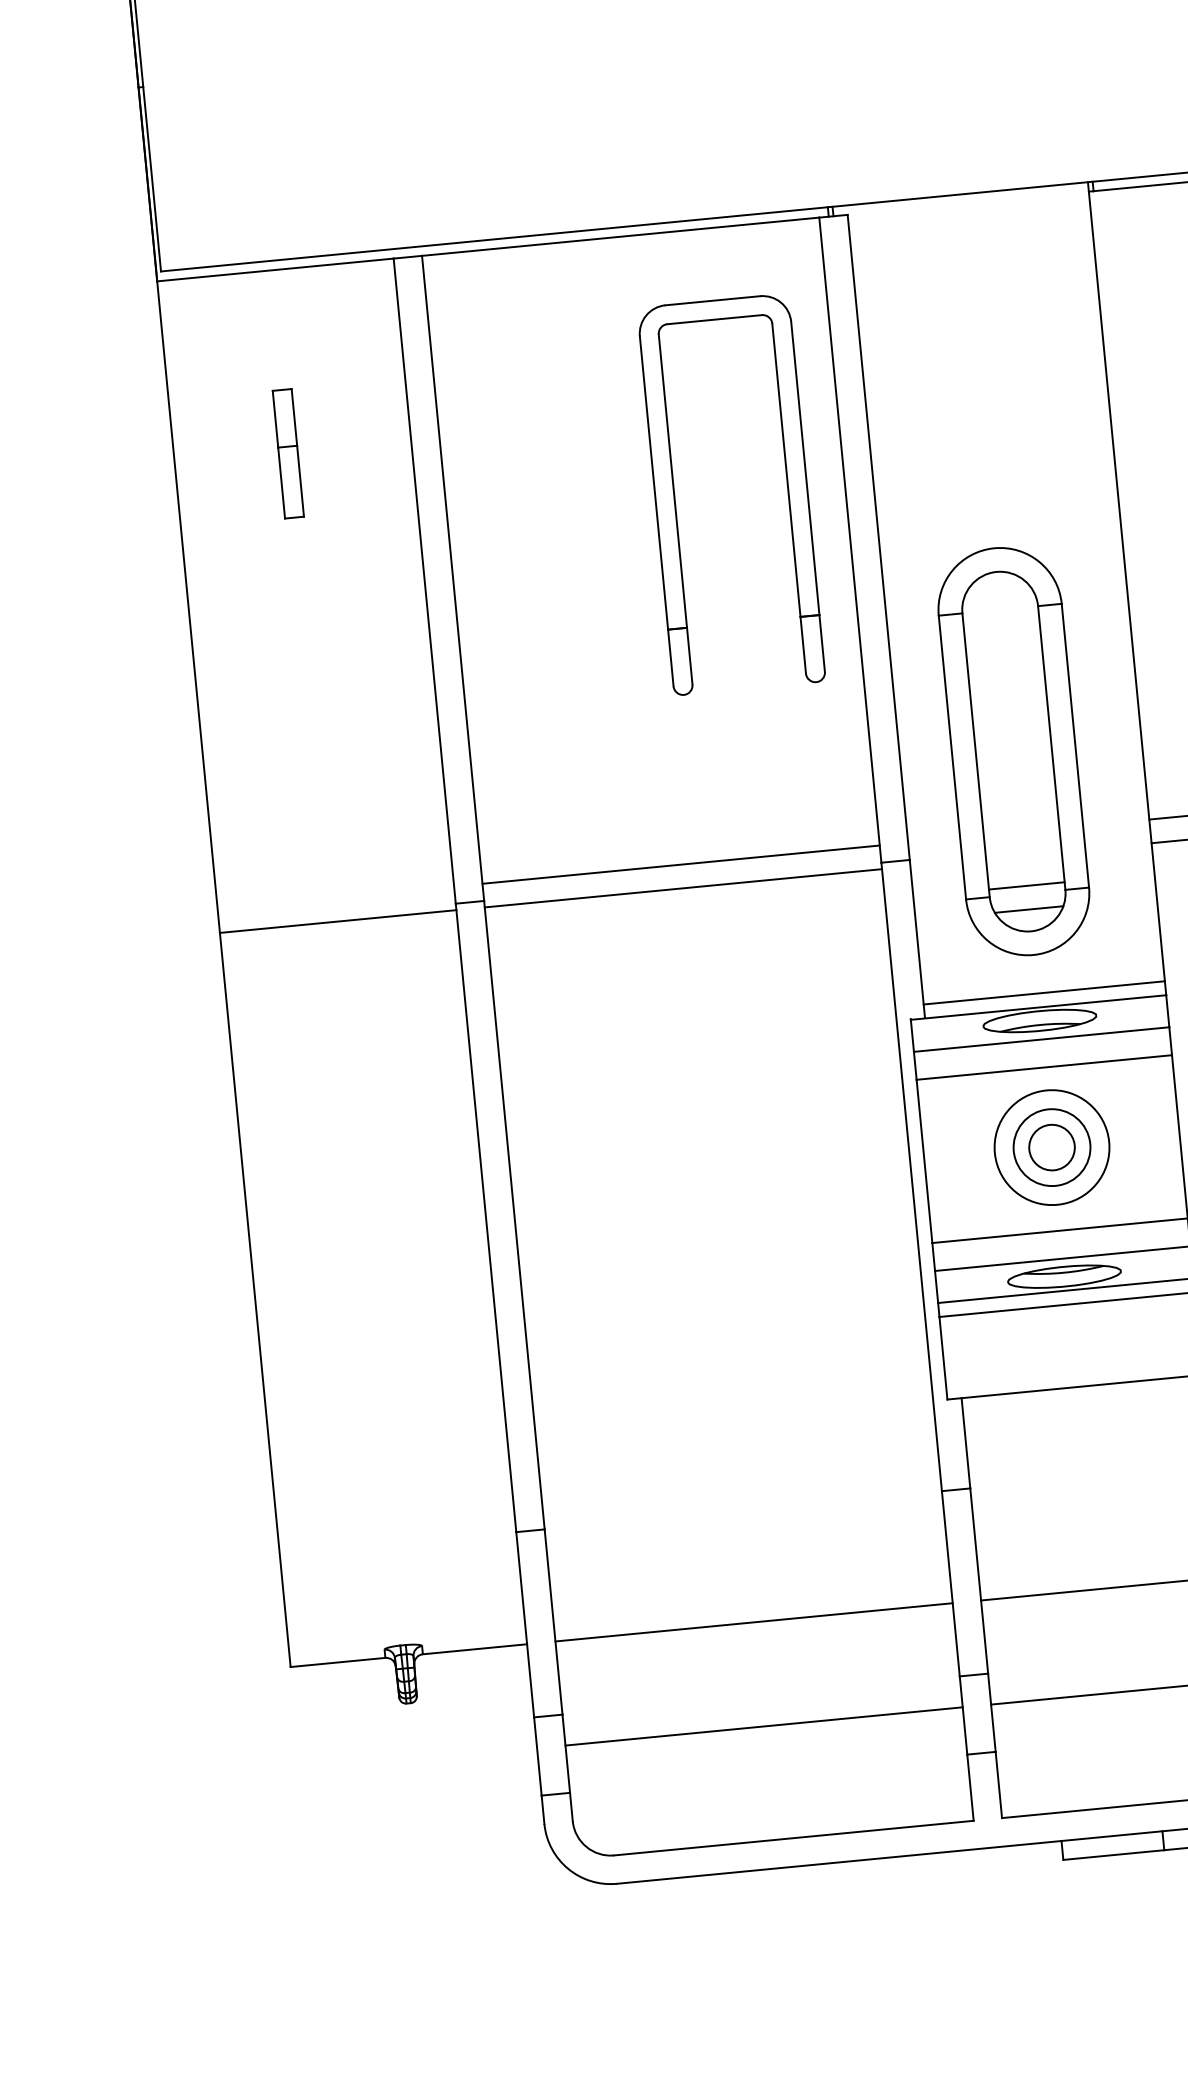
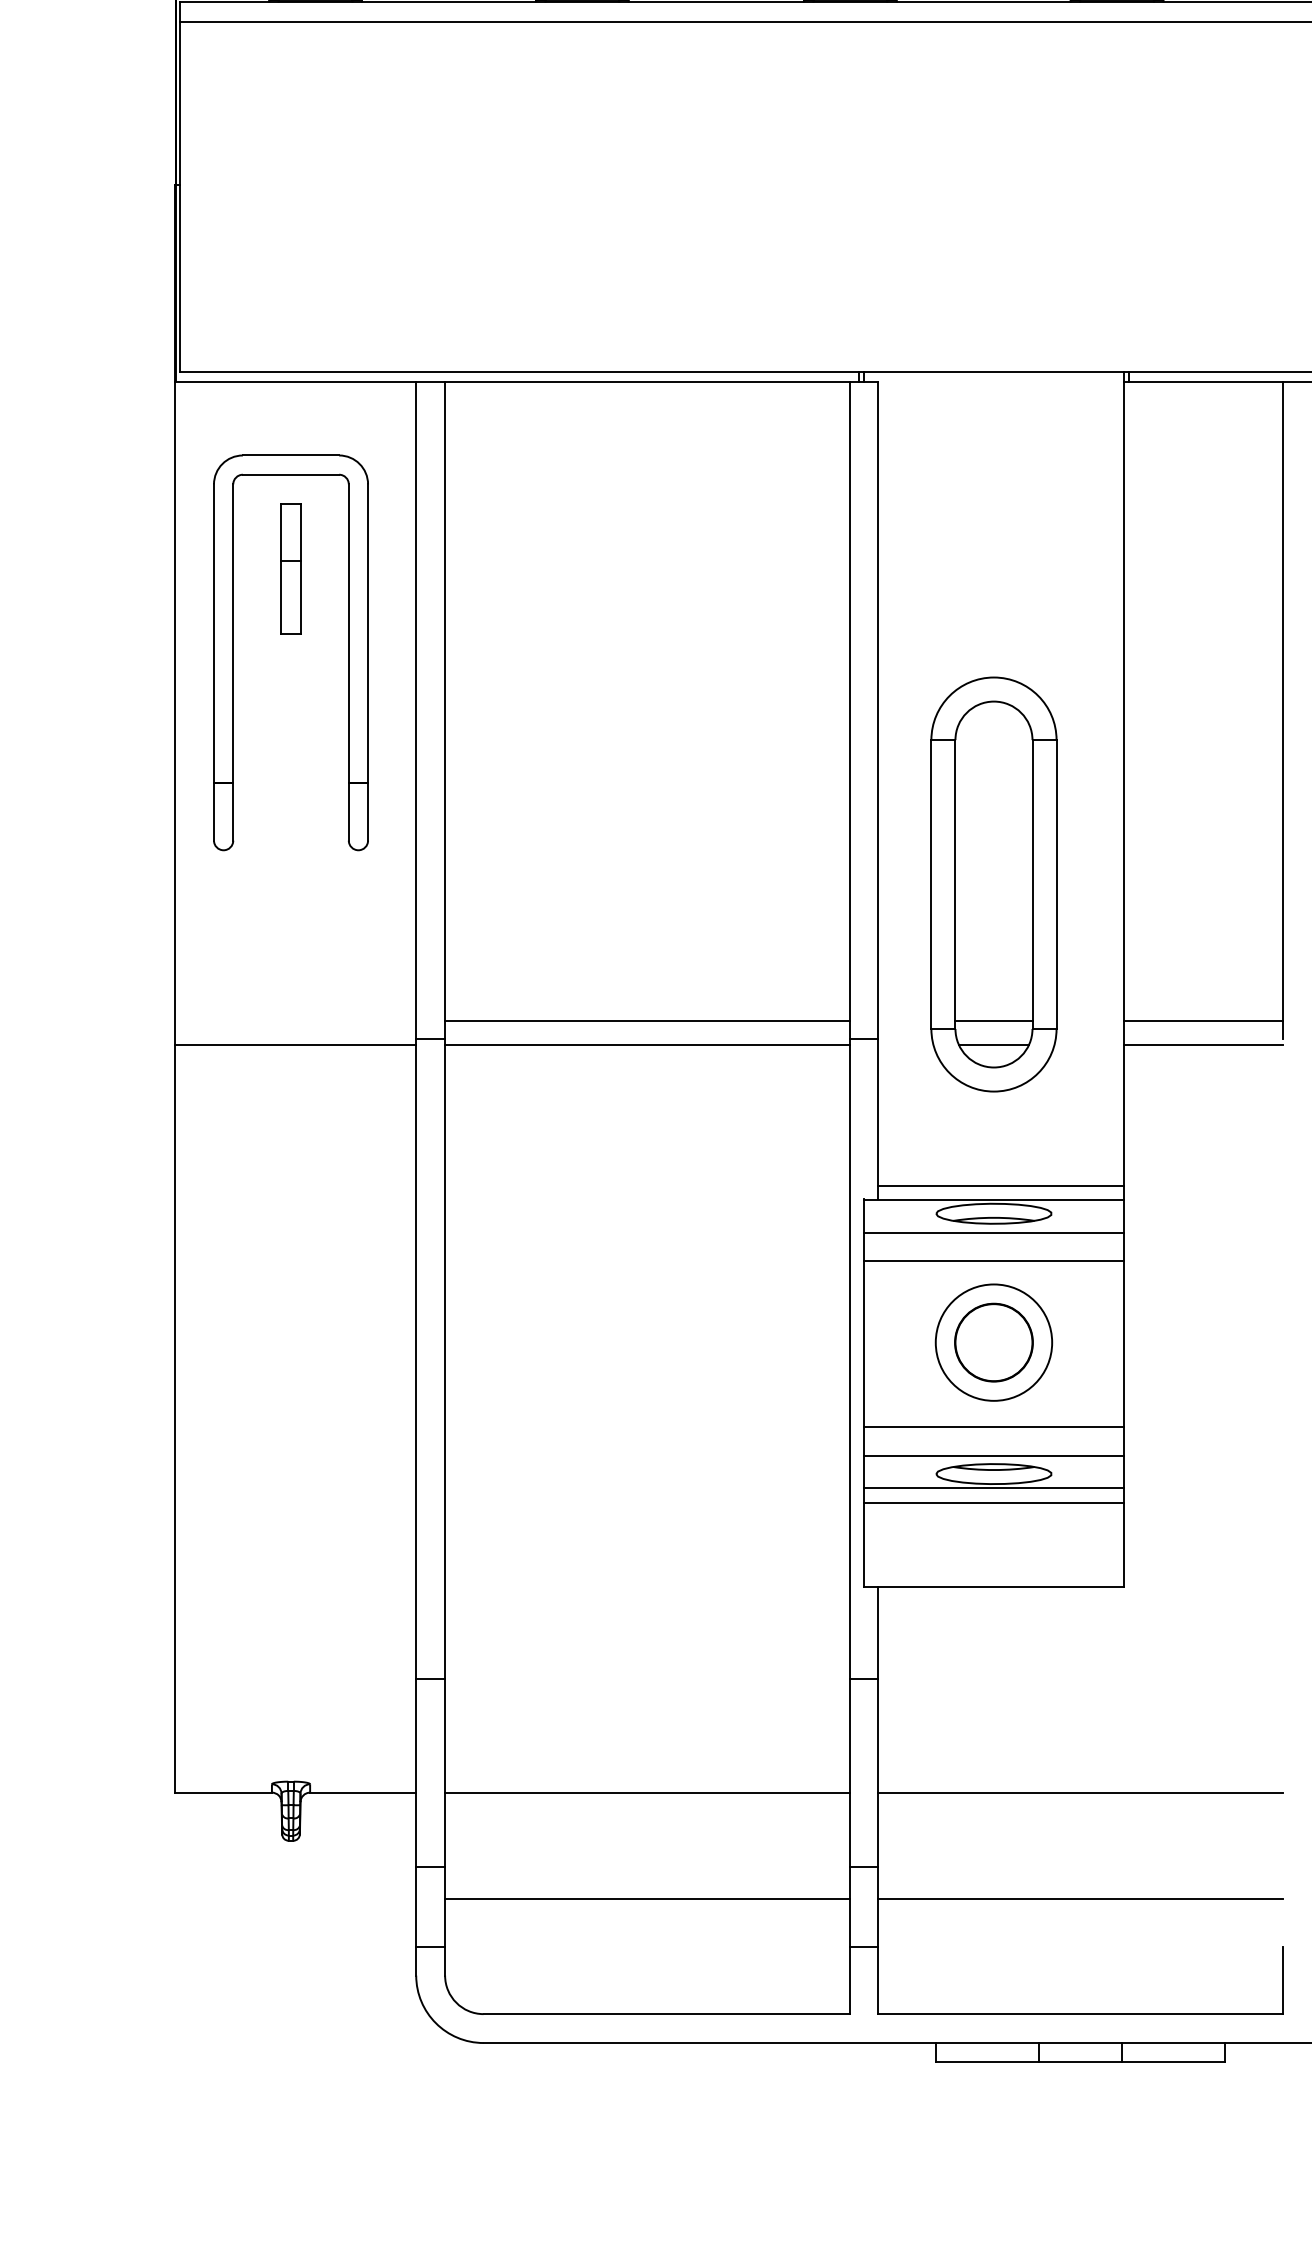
part: (674, 499) -> (233, 652), moved
part: (1013, 751) -> (993, 884), moved
circle: (1051, 1147) -> (993, 1342), size x1.67

